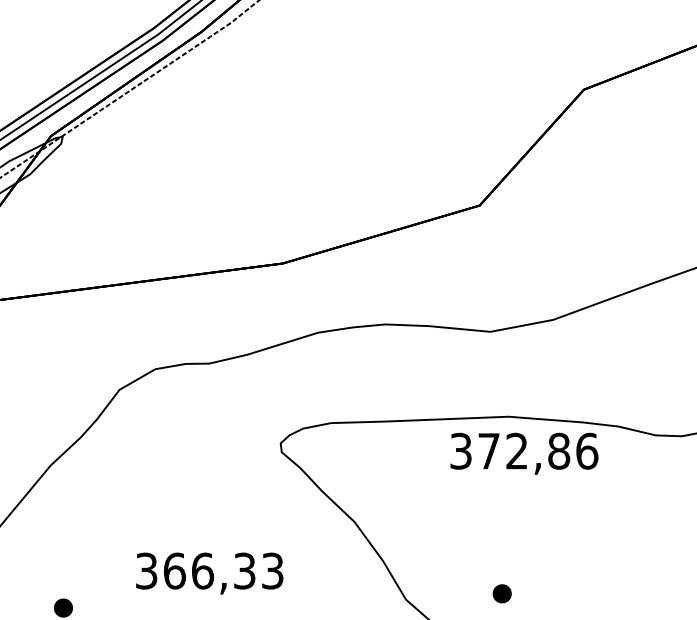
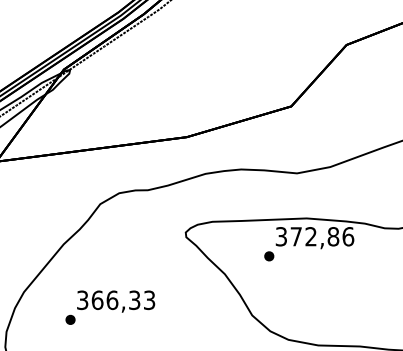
text: (210, 573) -> (116, 301), moved
part: (502, 594) -> (269, 256), moved

